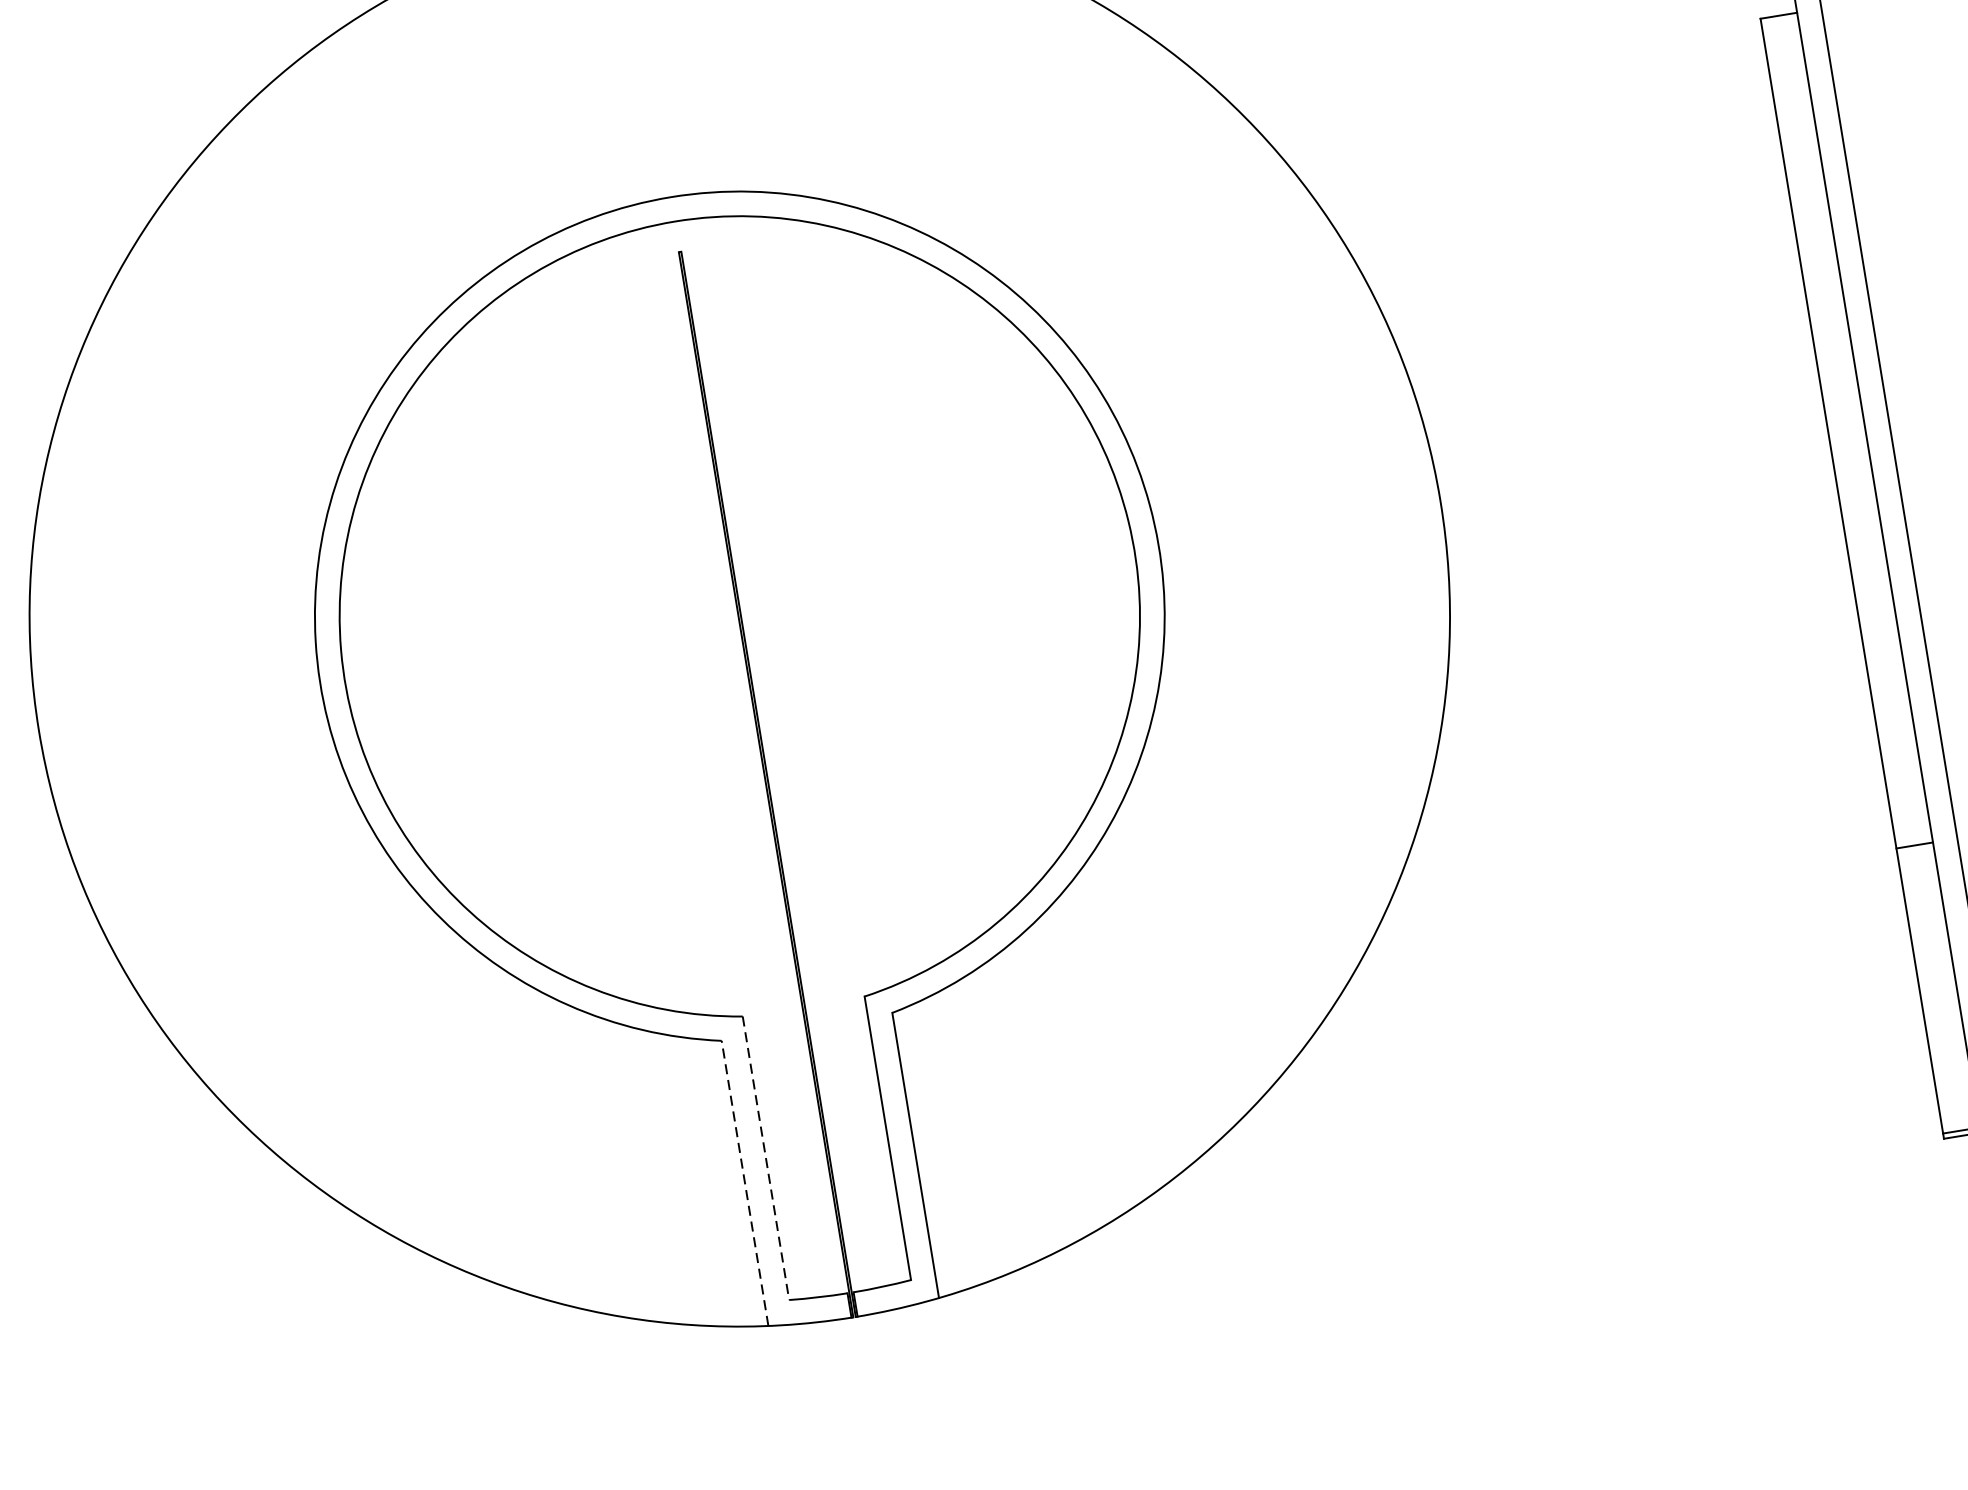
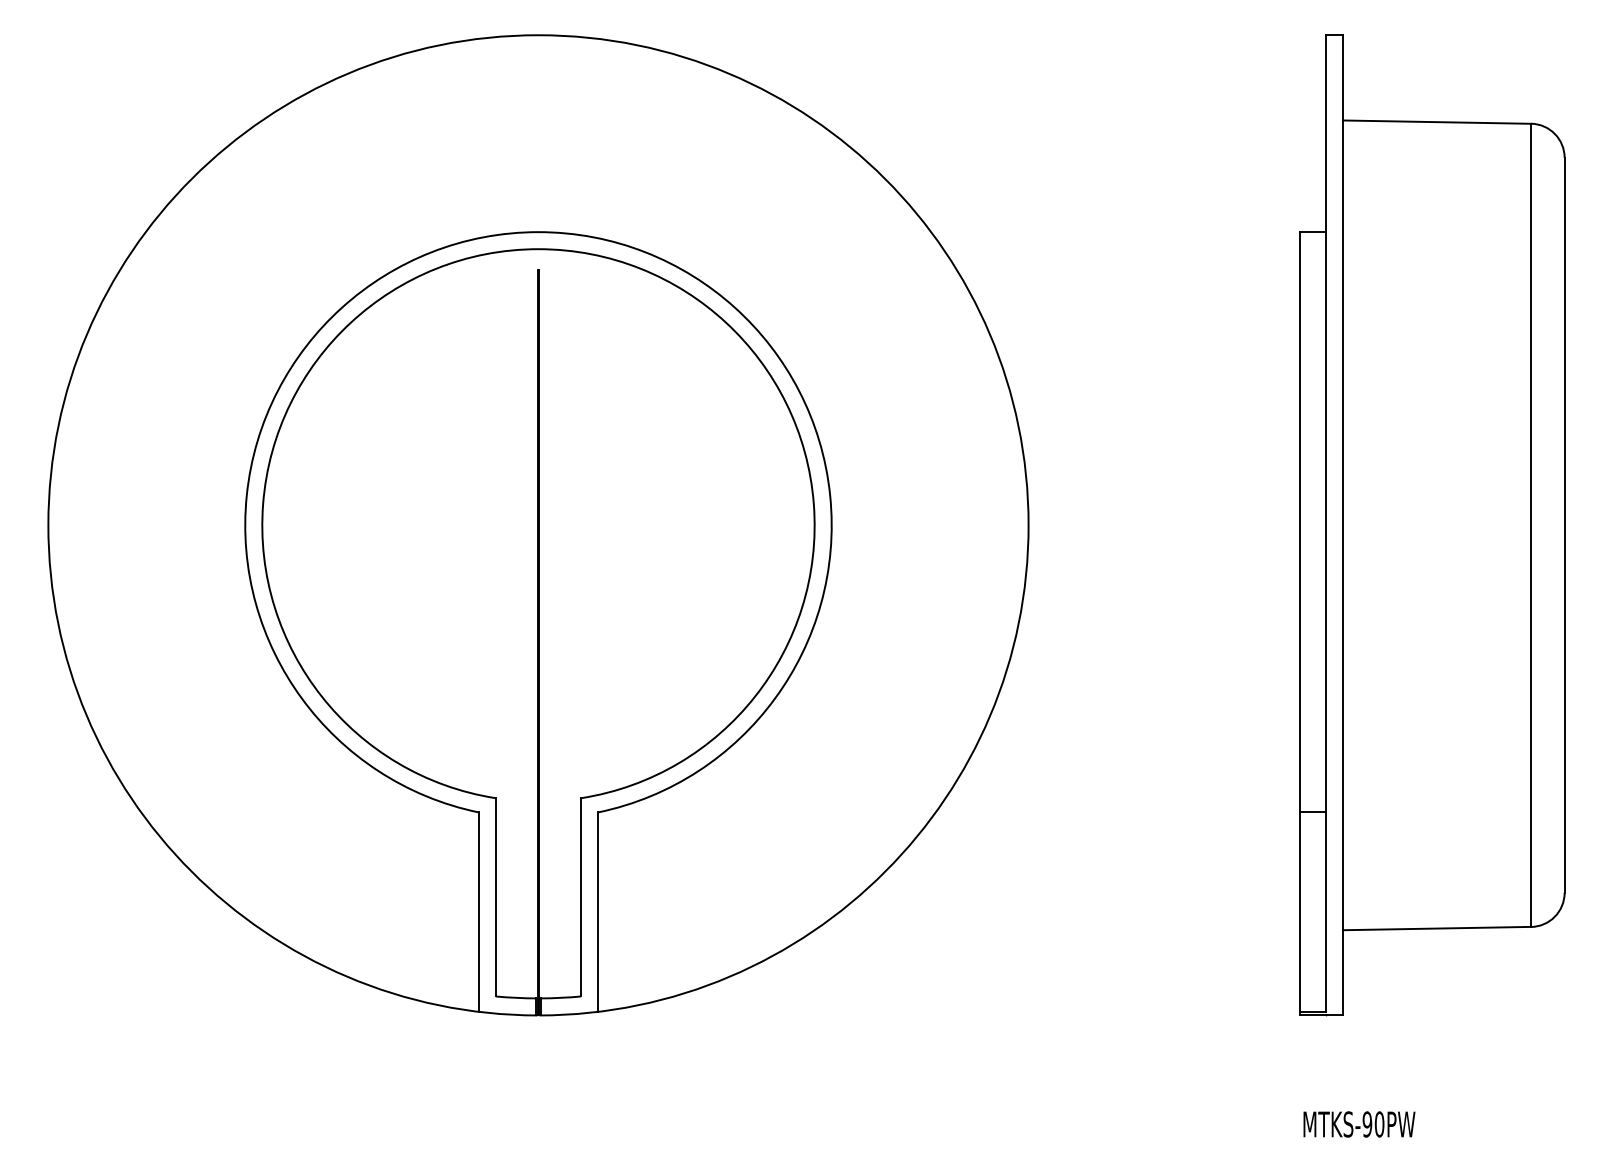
line: (765, 1158) -> (495, 897), dashed -> solid
line: (744, 1184) -> (478, 912), dashed -> solid

